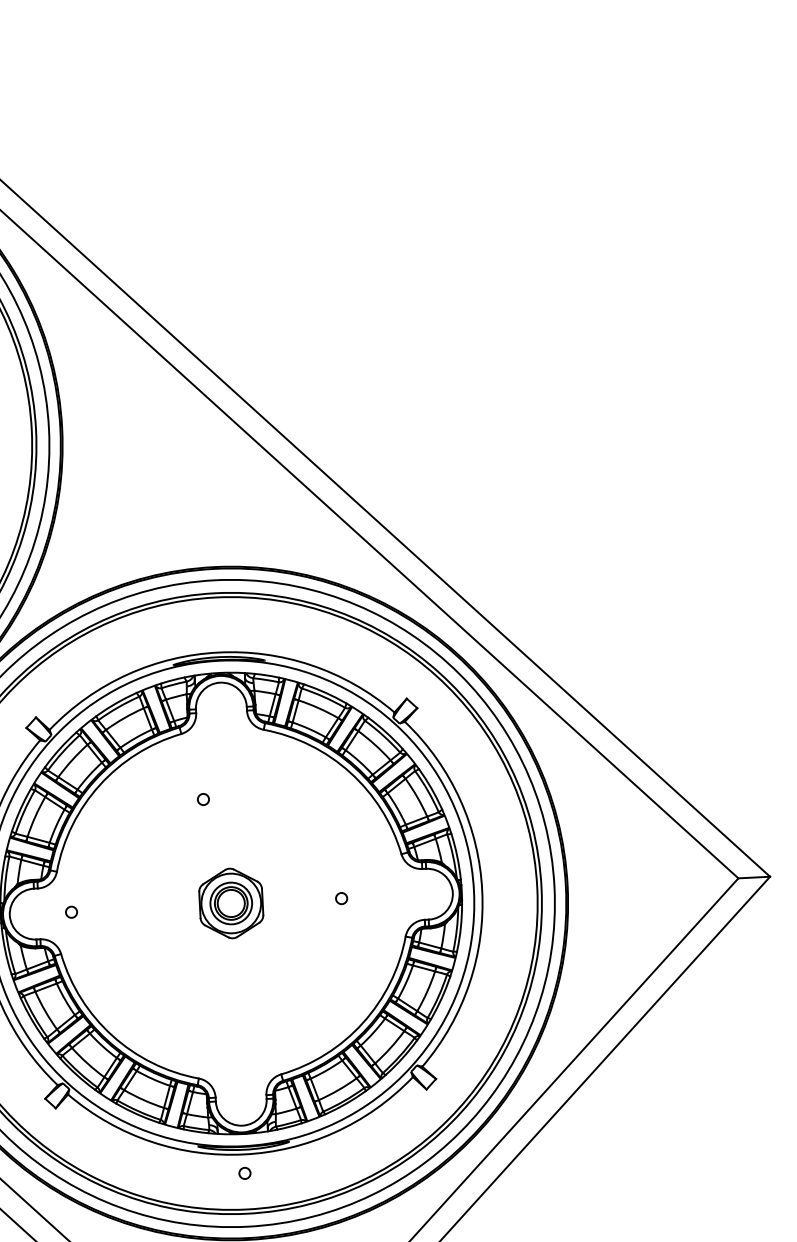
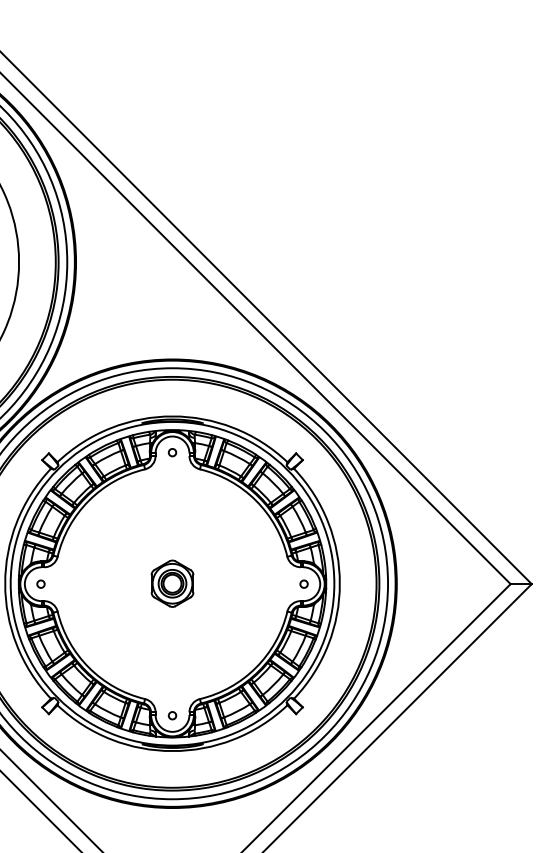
circle: (203, 799) -> (172, 452), moved
circle: (340, 897) -> (303, 583), moved
circle: (70, 911) -> (40, 583), moved
circle: (244, 1173) -> (172, 715), moved

